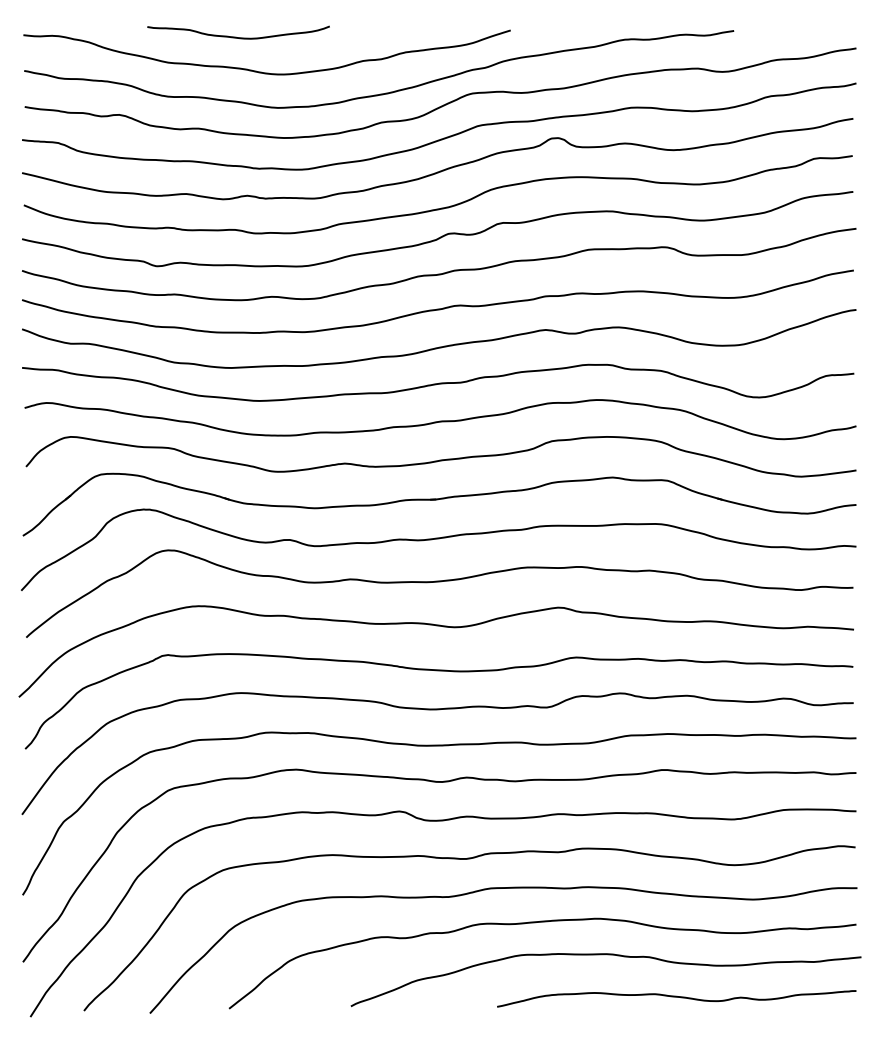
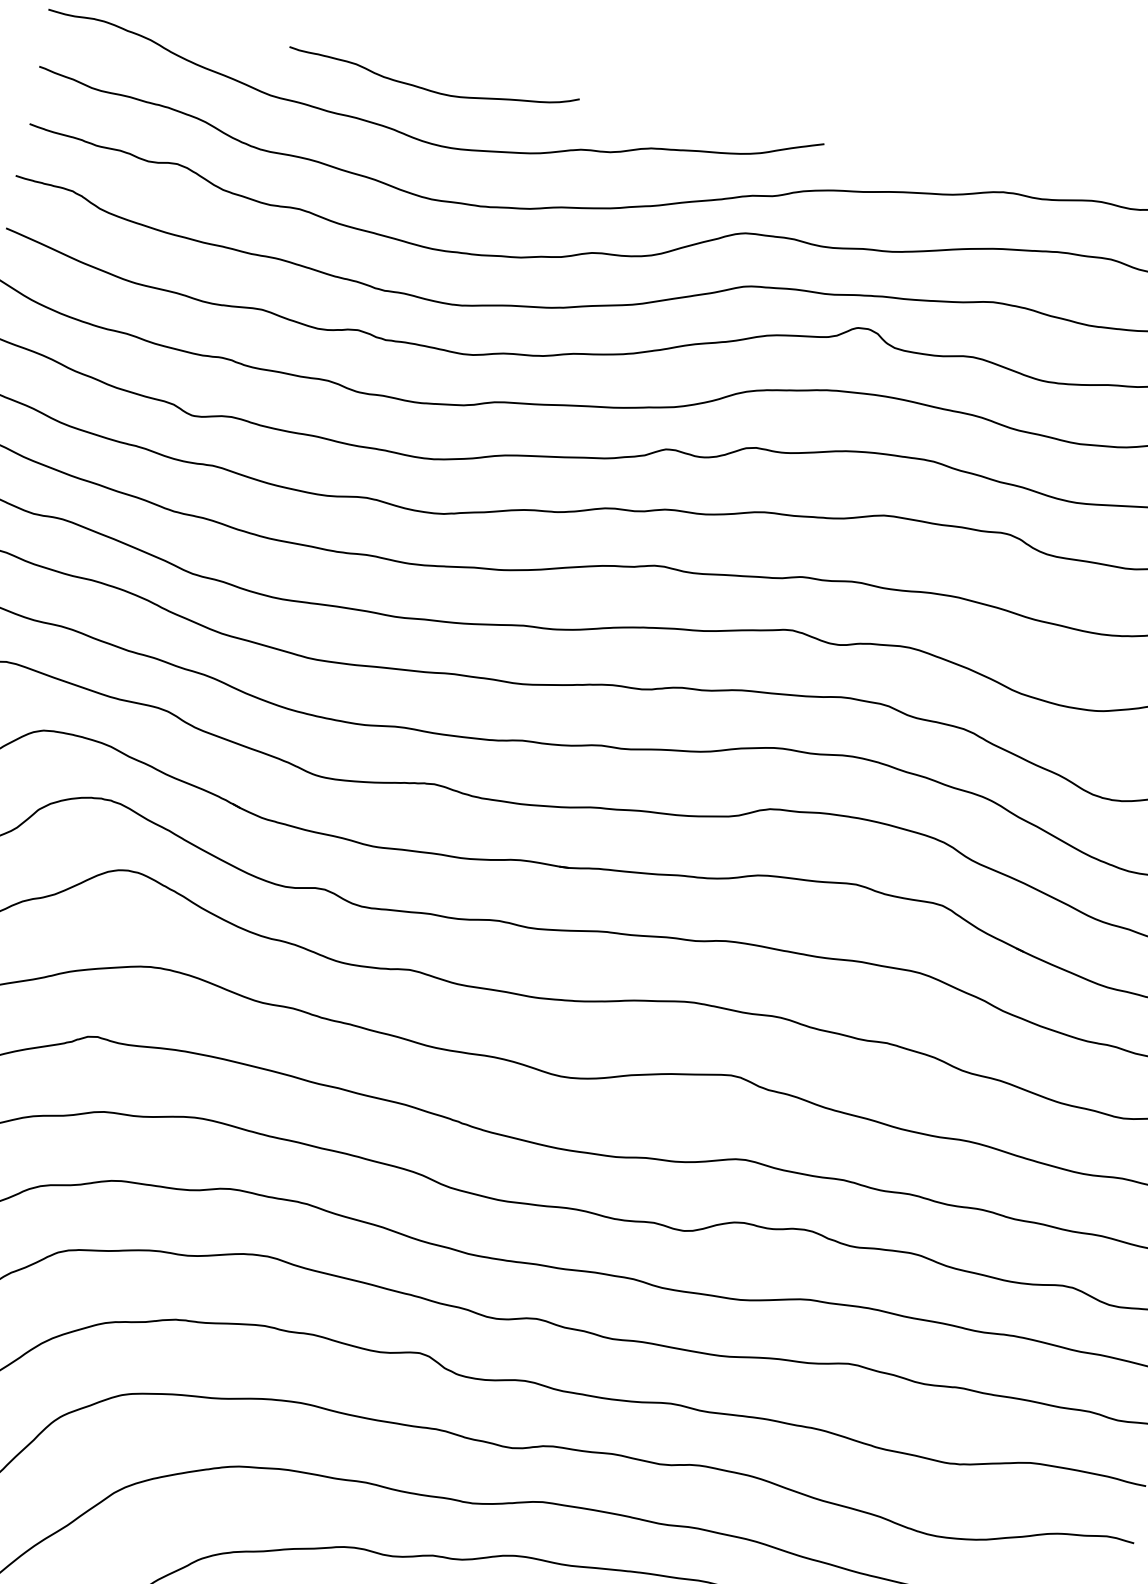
curve: (236, 36) -> (428, 88), moved

